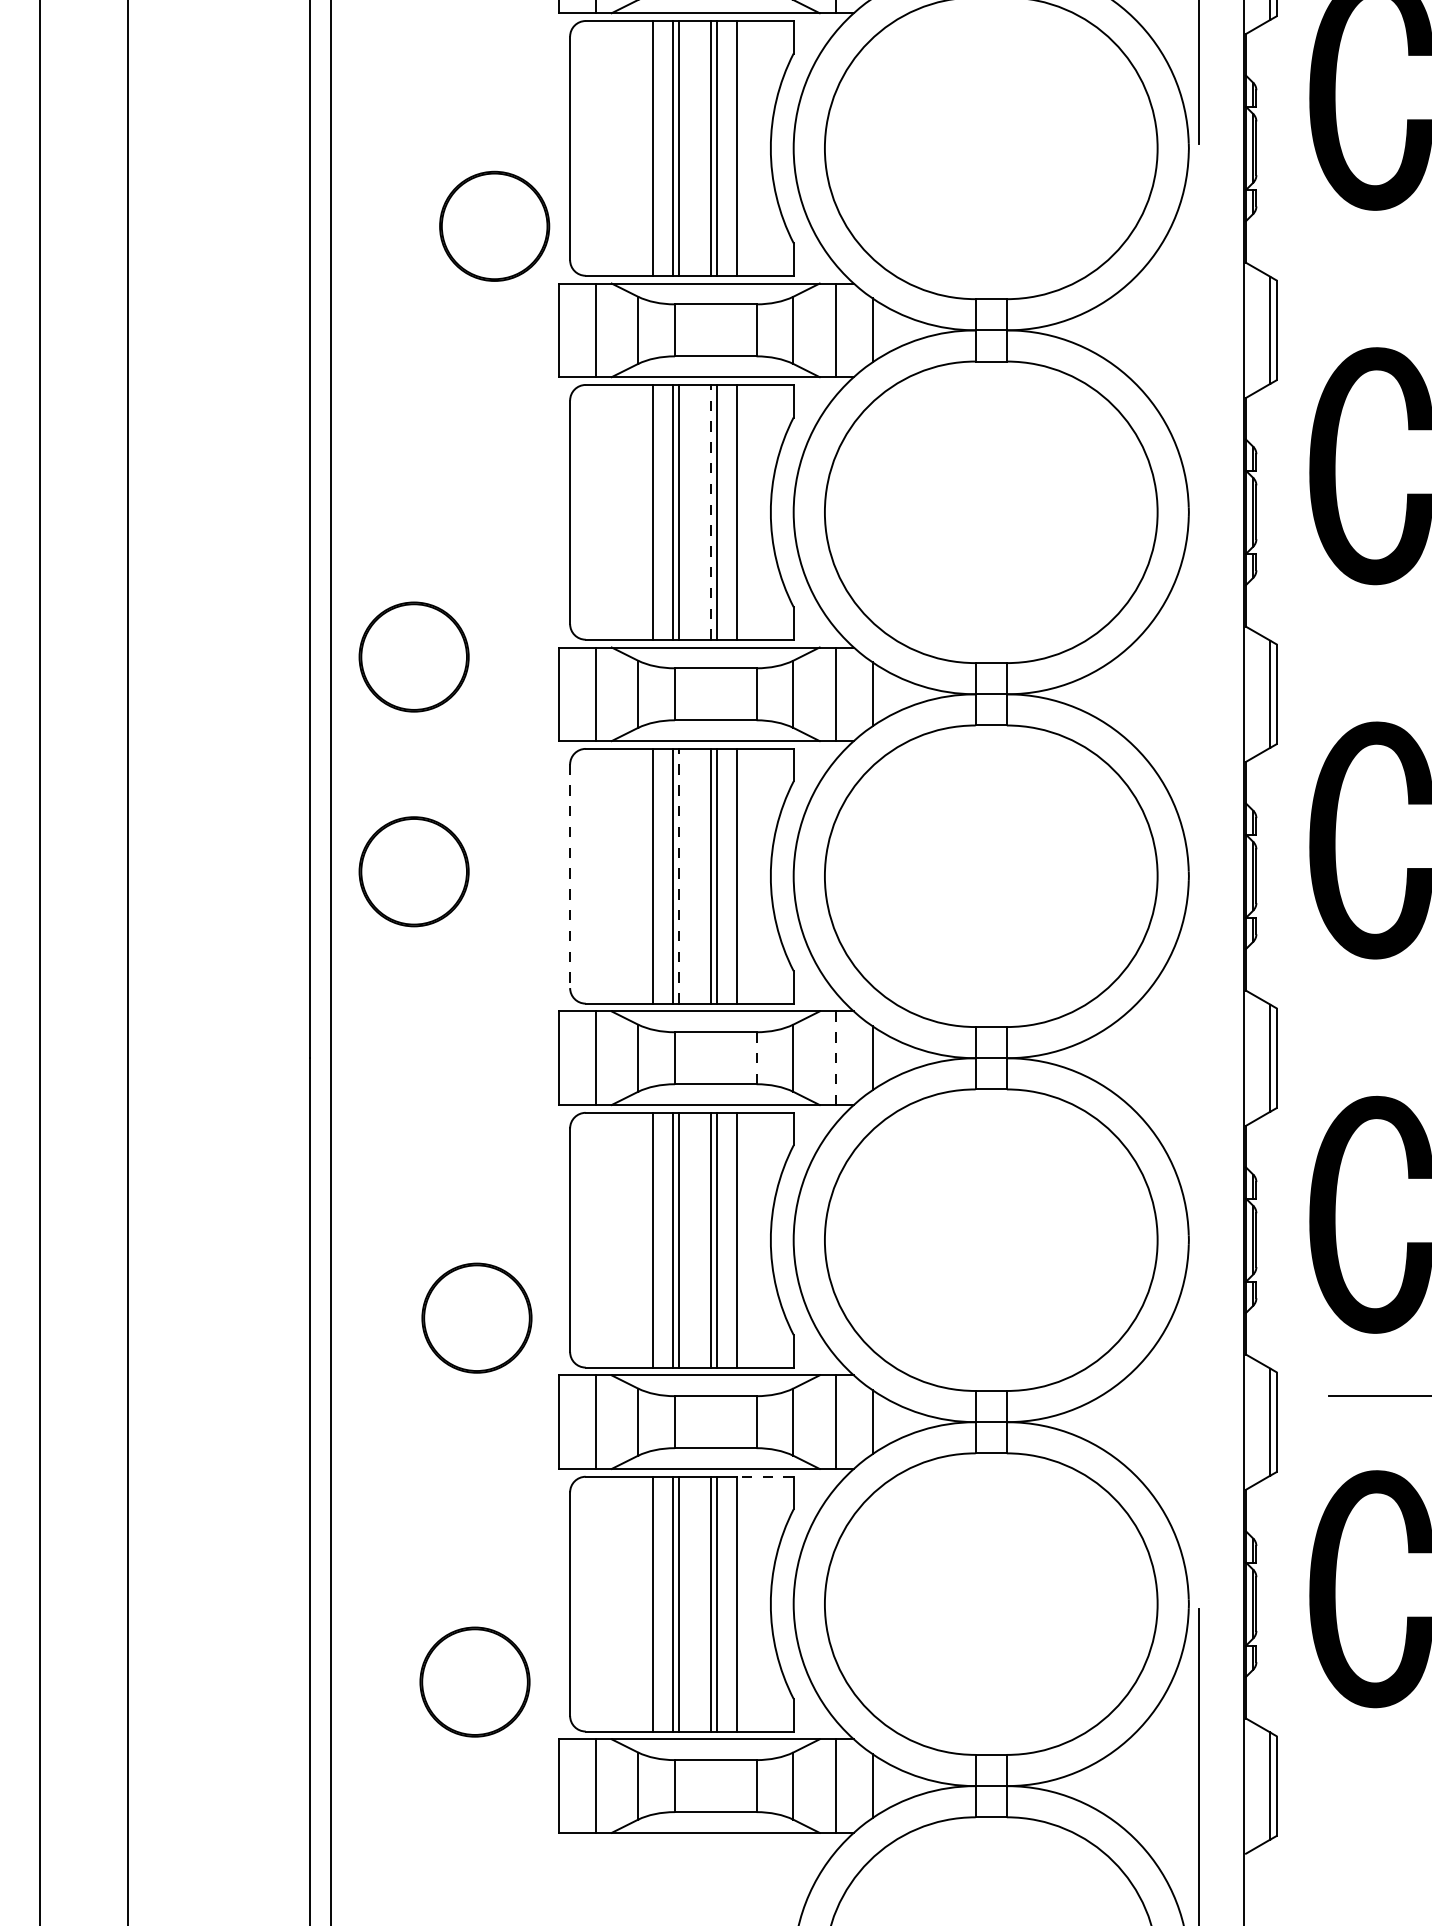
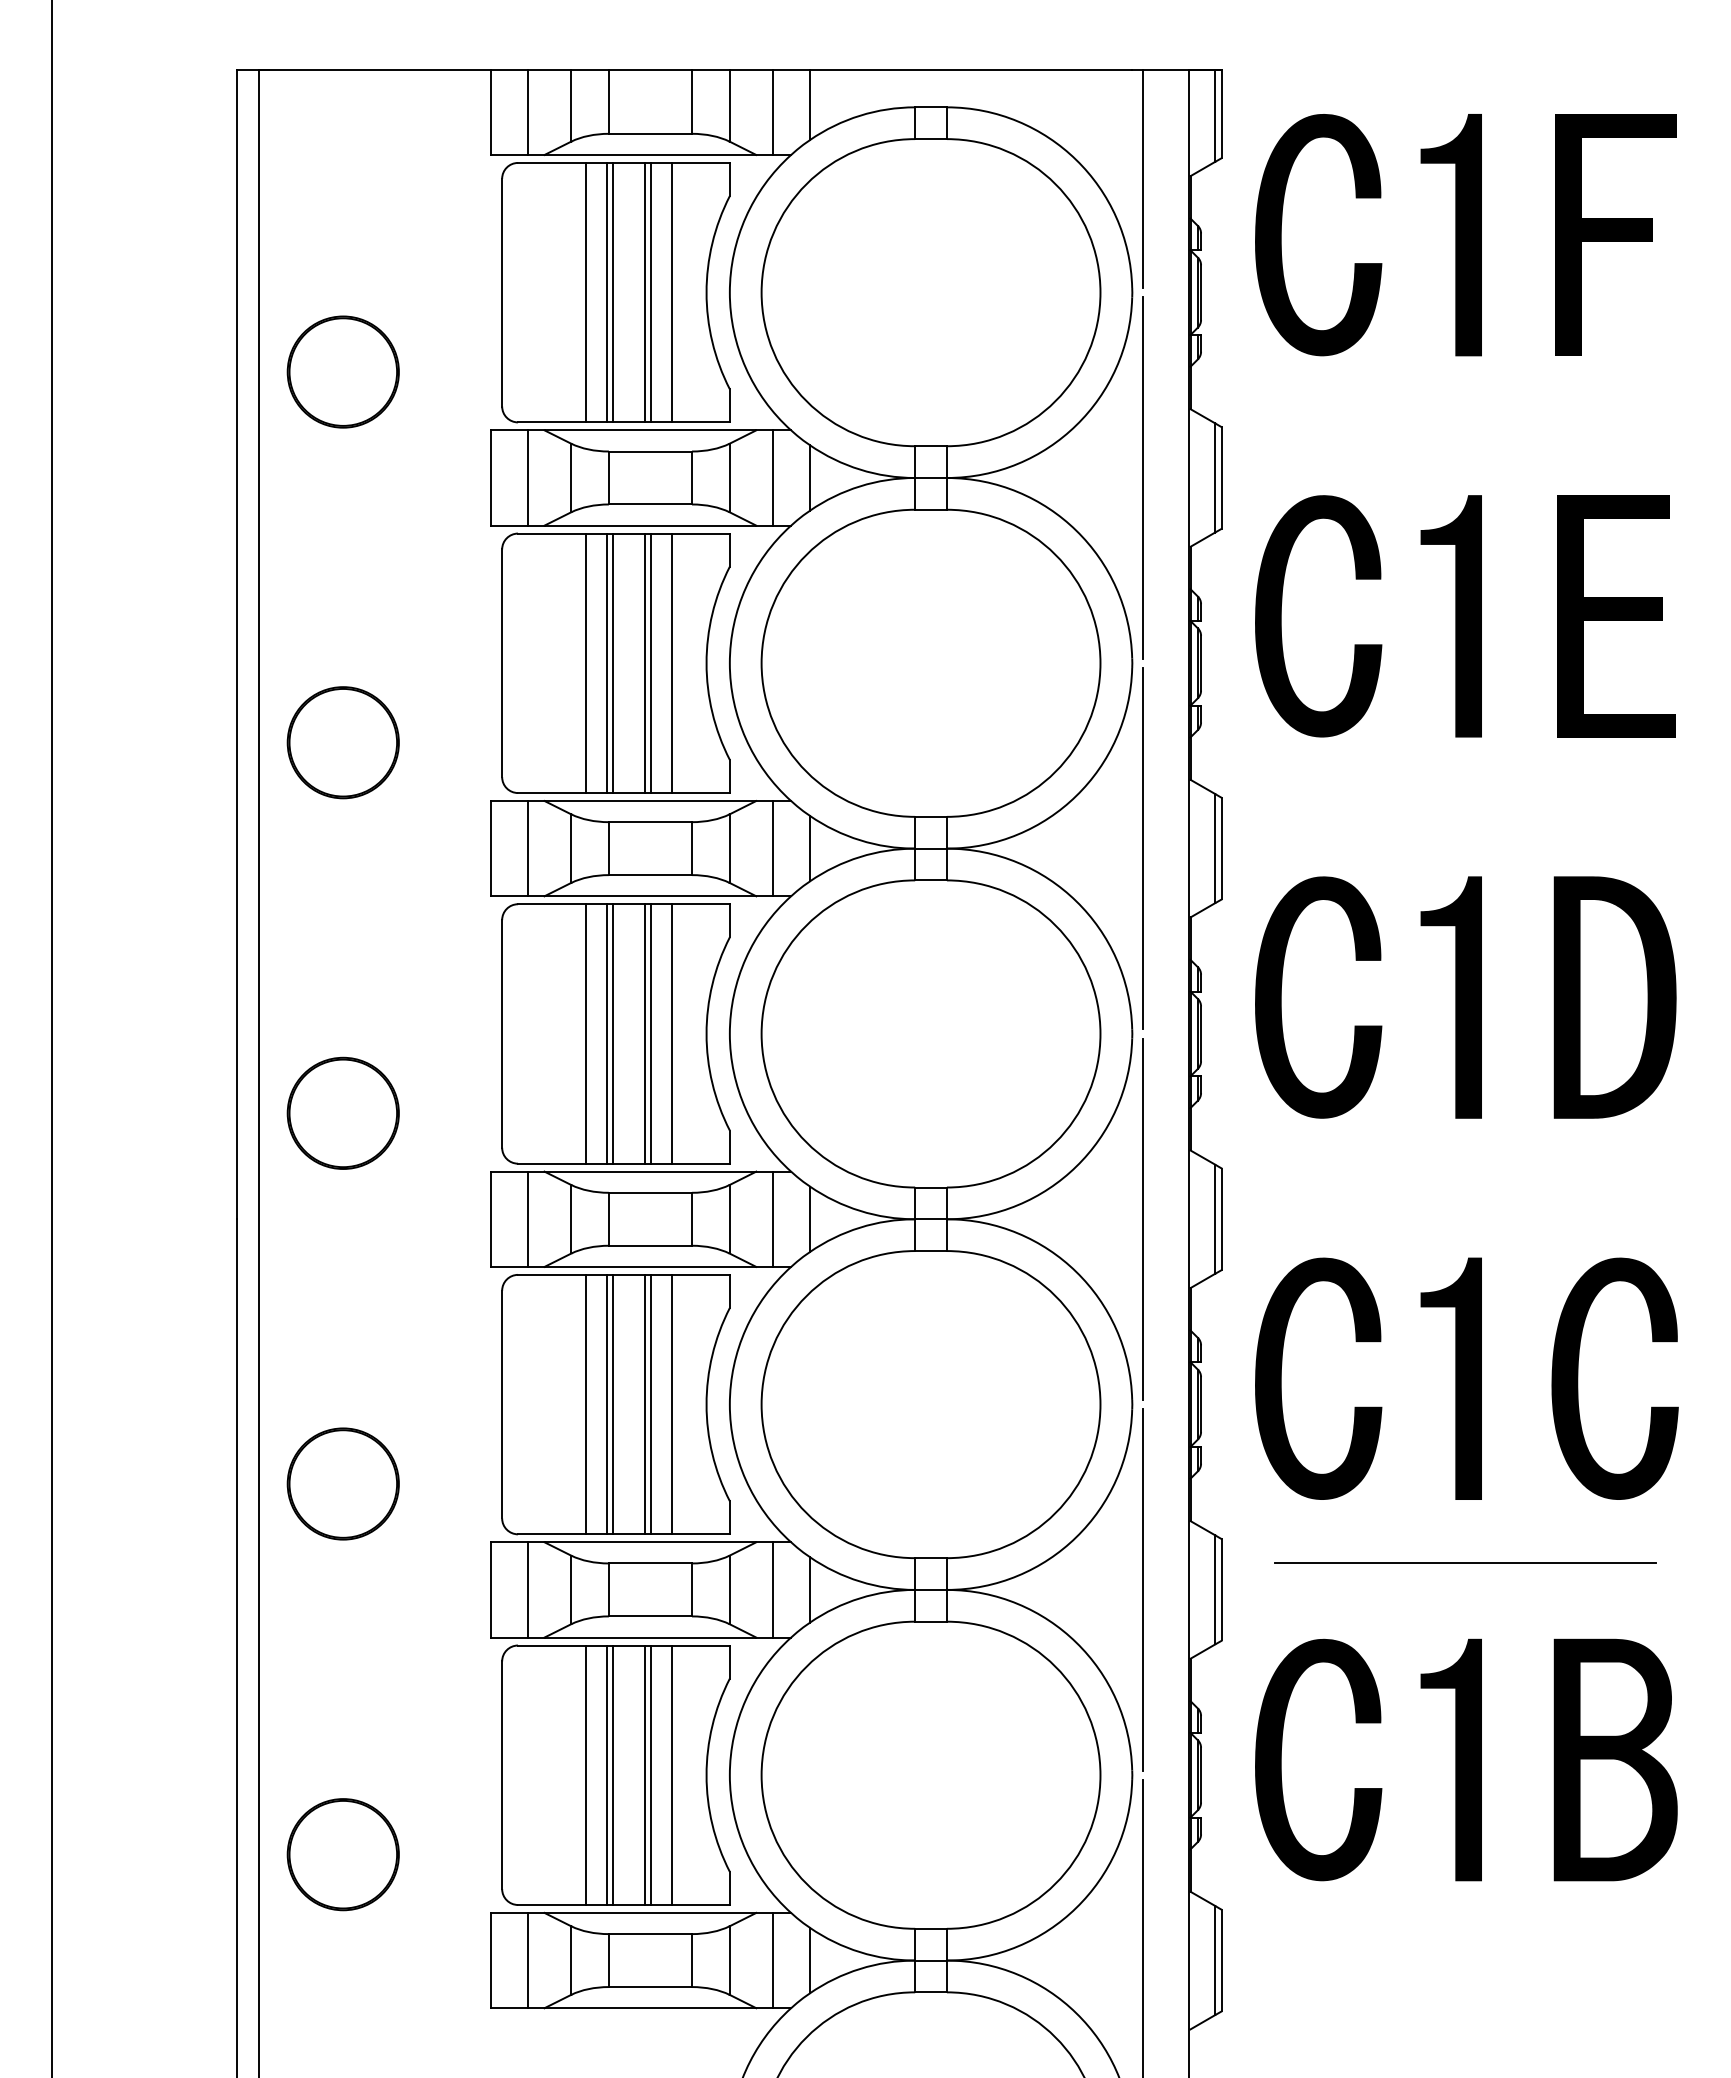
part: (493, 225) -> (342, 371), moved
line: (1198, 329) -> (1142, 477), added
line: (710, 512) -> (645, 663), dashed -> solid
part: (413, 656) -> (342, 742), moved
line: (1198, 694) -> (1142, 848), added
part: (413, 870) -> (342, 1112), moved
line: (570, 875) -> (502, 1033), dashed -> solid
line: (679, 875) -> (613, 1033), dashed -> solid
line: (757, 1057) -> (692, 1218), dashed -> solid
line: (1198, 1057) -> (1142, 1218), added
line: (835, 1058) -> (772, 1219), dashed -> solid
part: (476, 1317) -> (342, 1483), moved
line: (1198, 1421) -> (1142, 1589), added
line: (765, 1476) -> (701, 1645), dashed -> solid
part: (474, 1681) -> (342, 1854), moved

